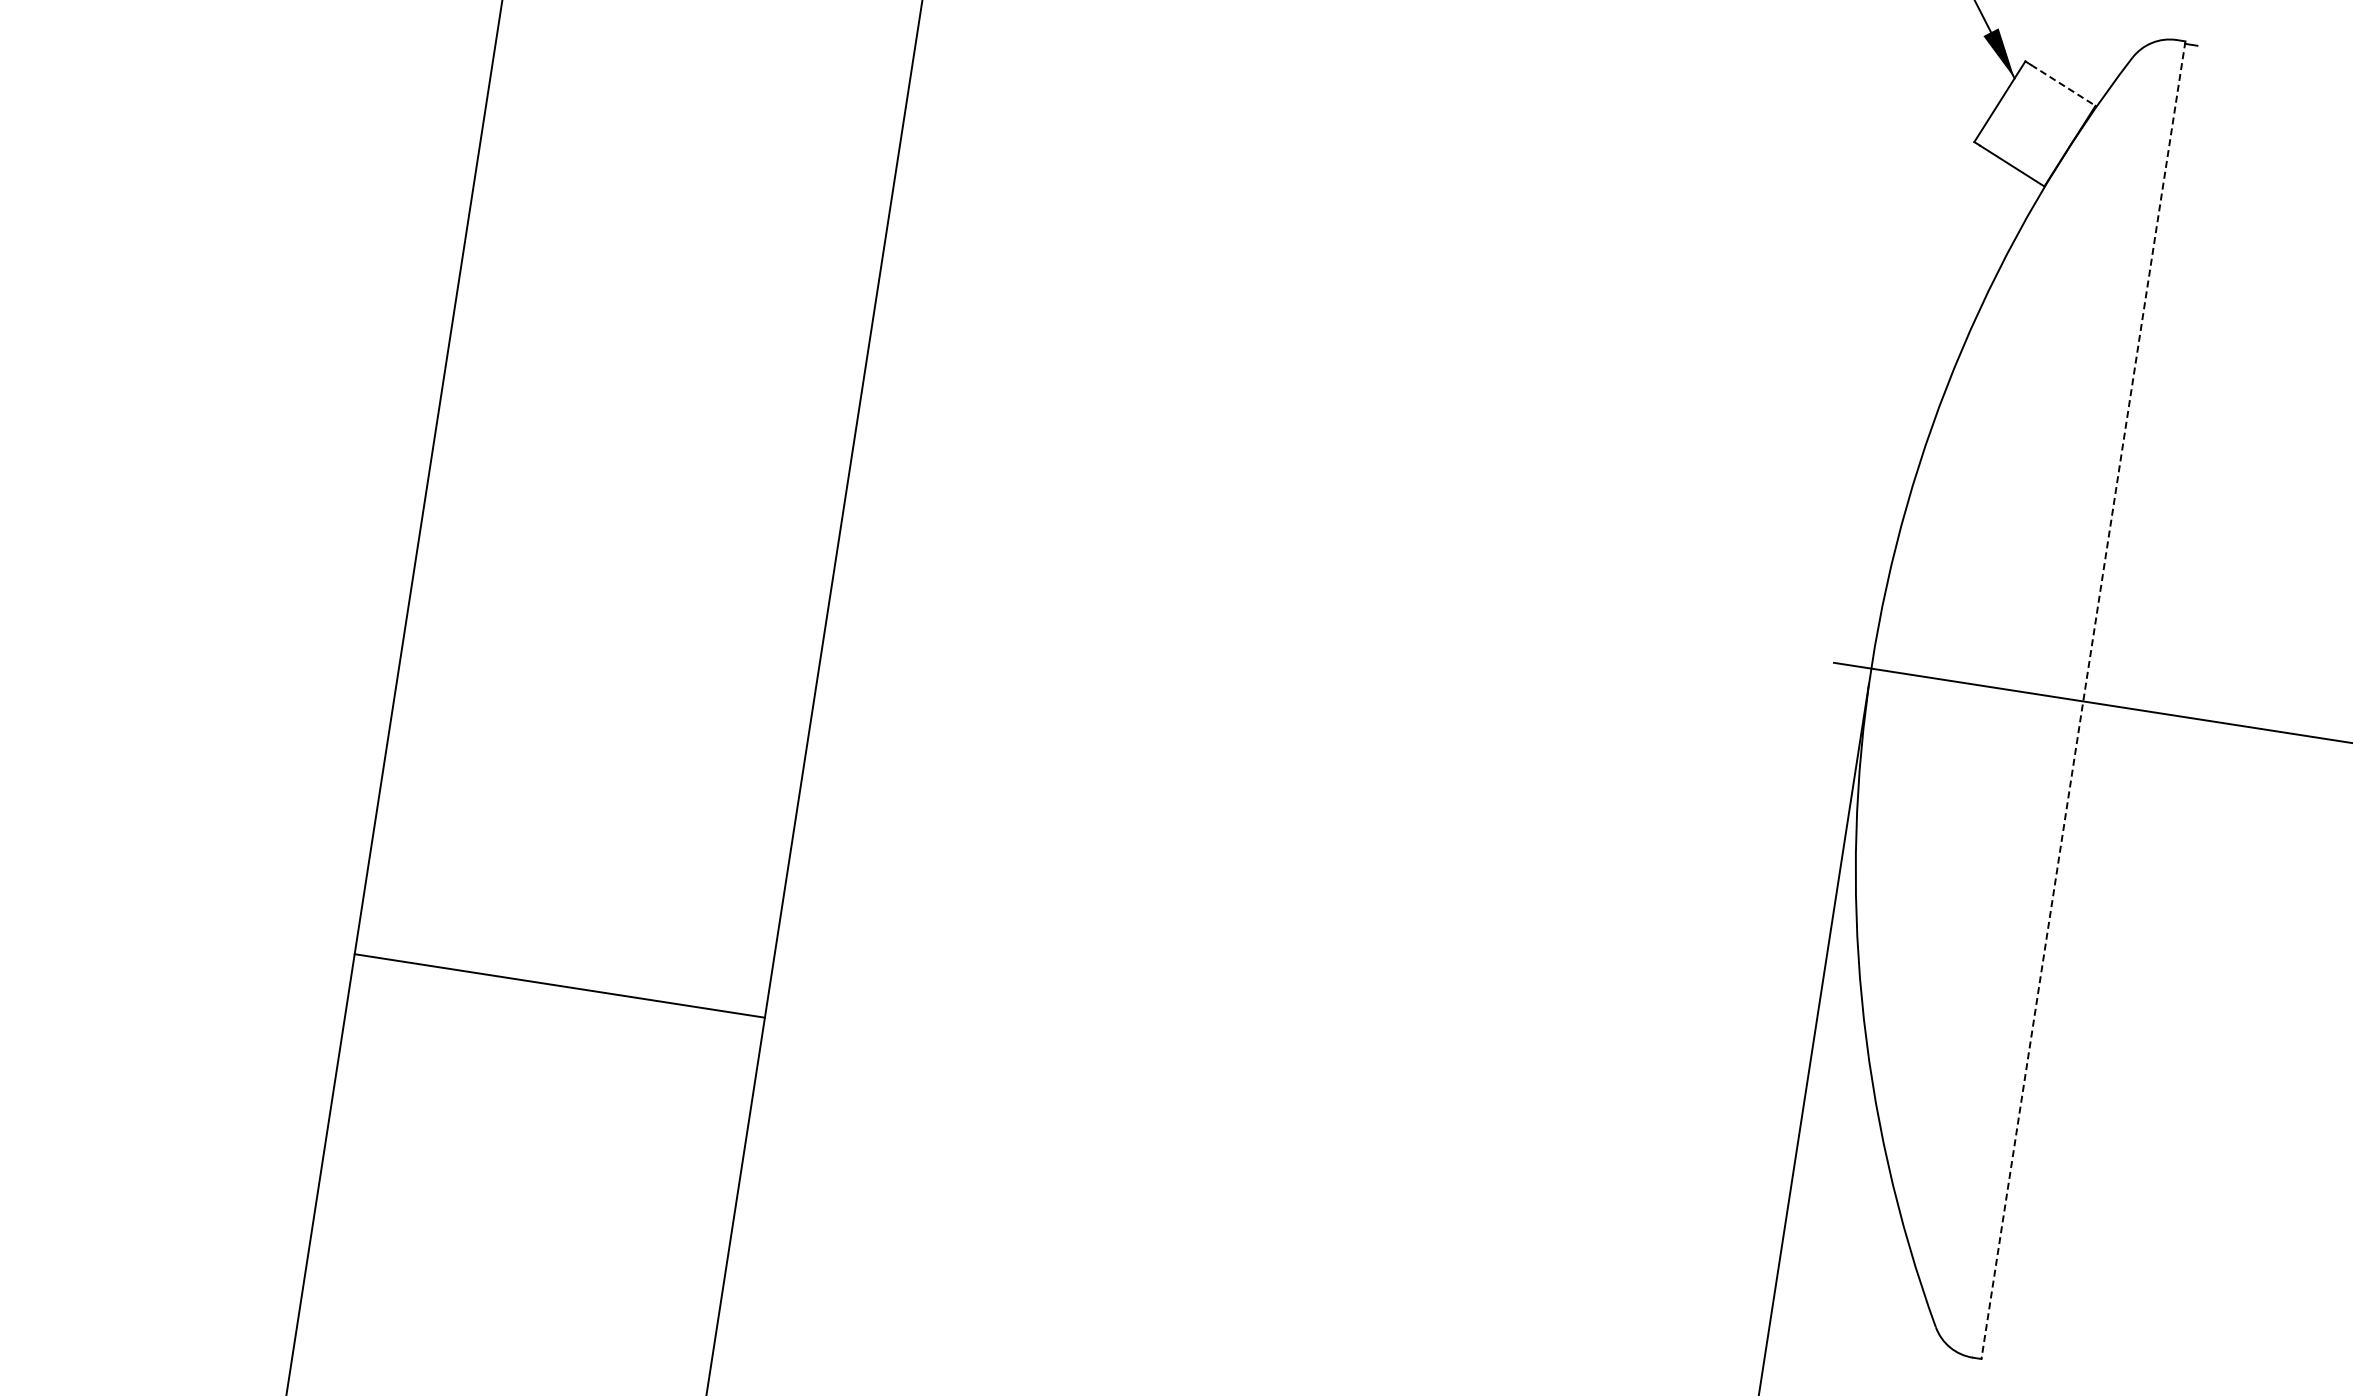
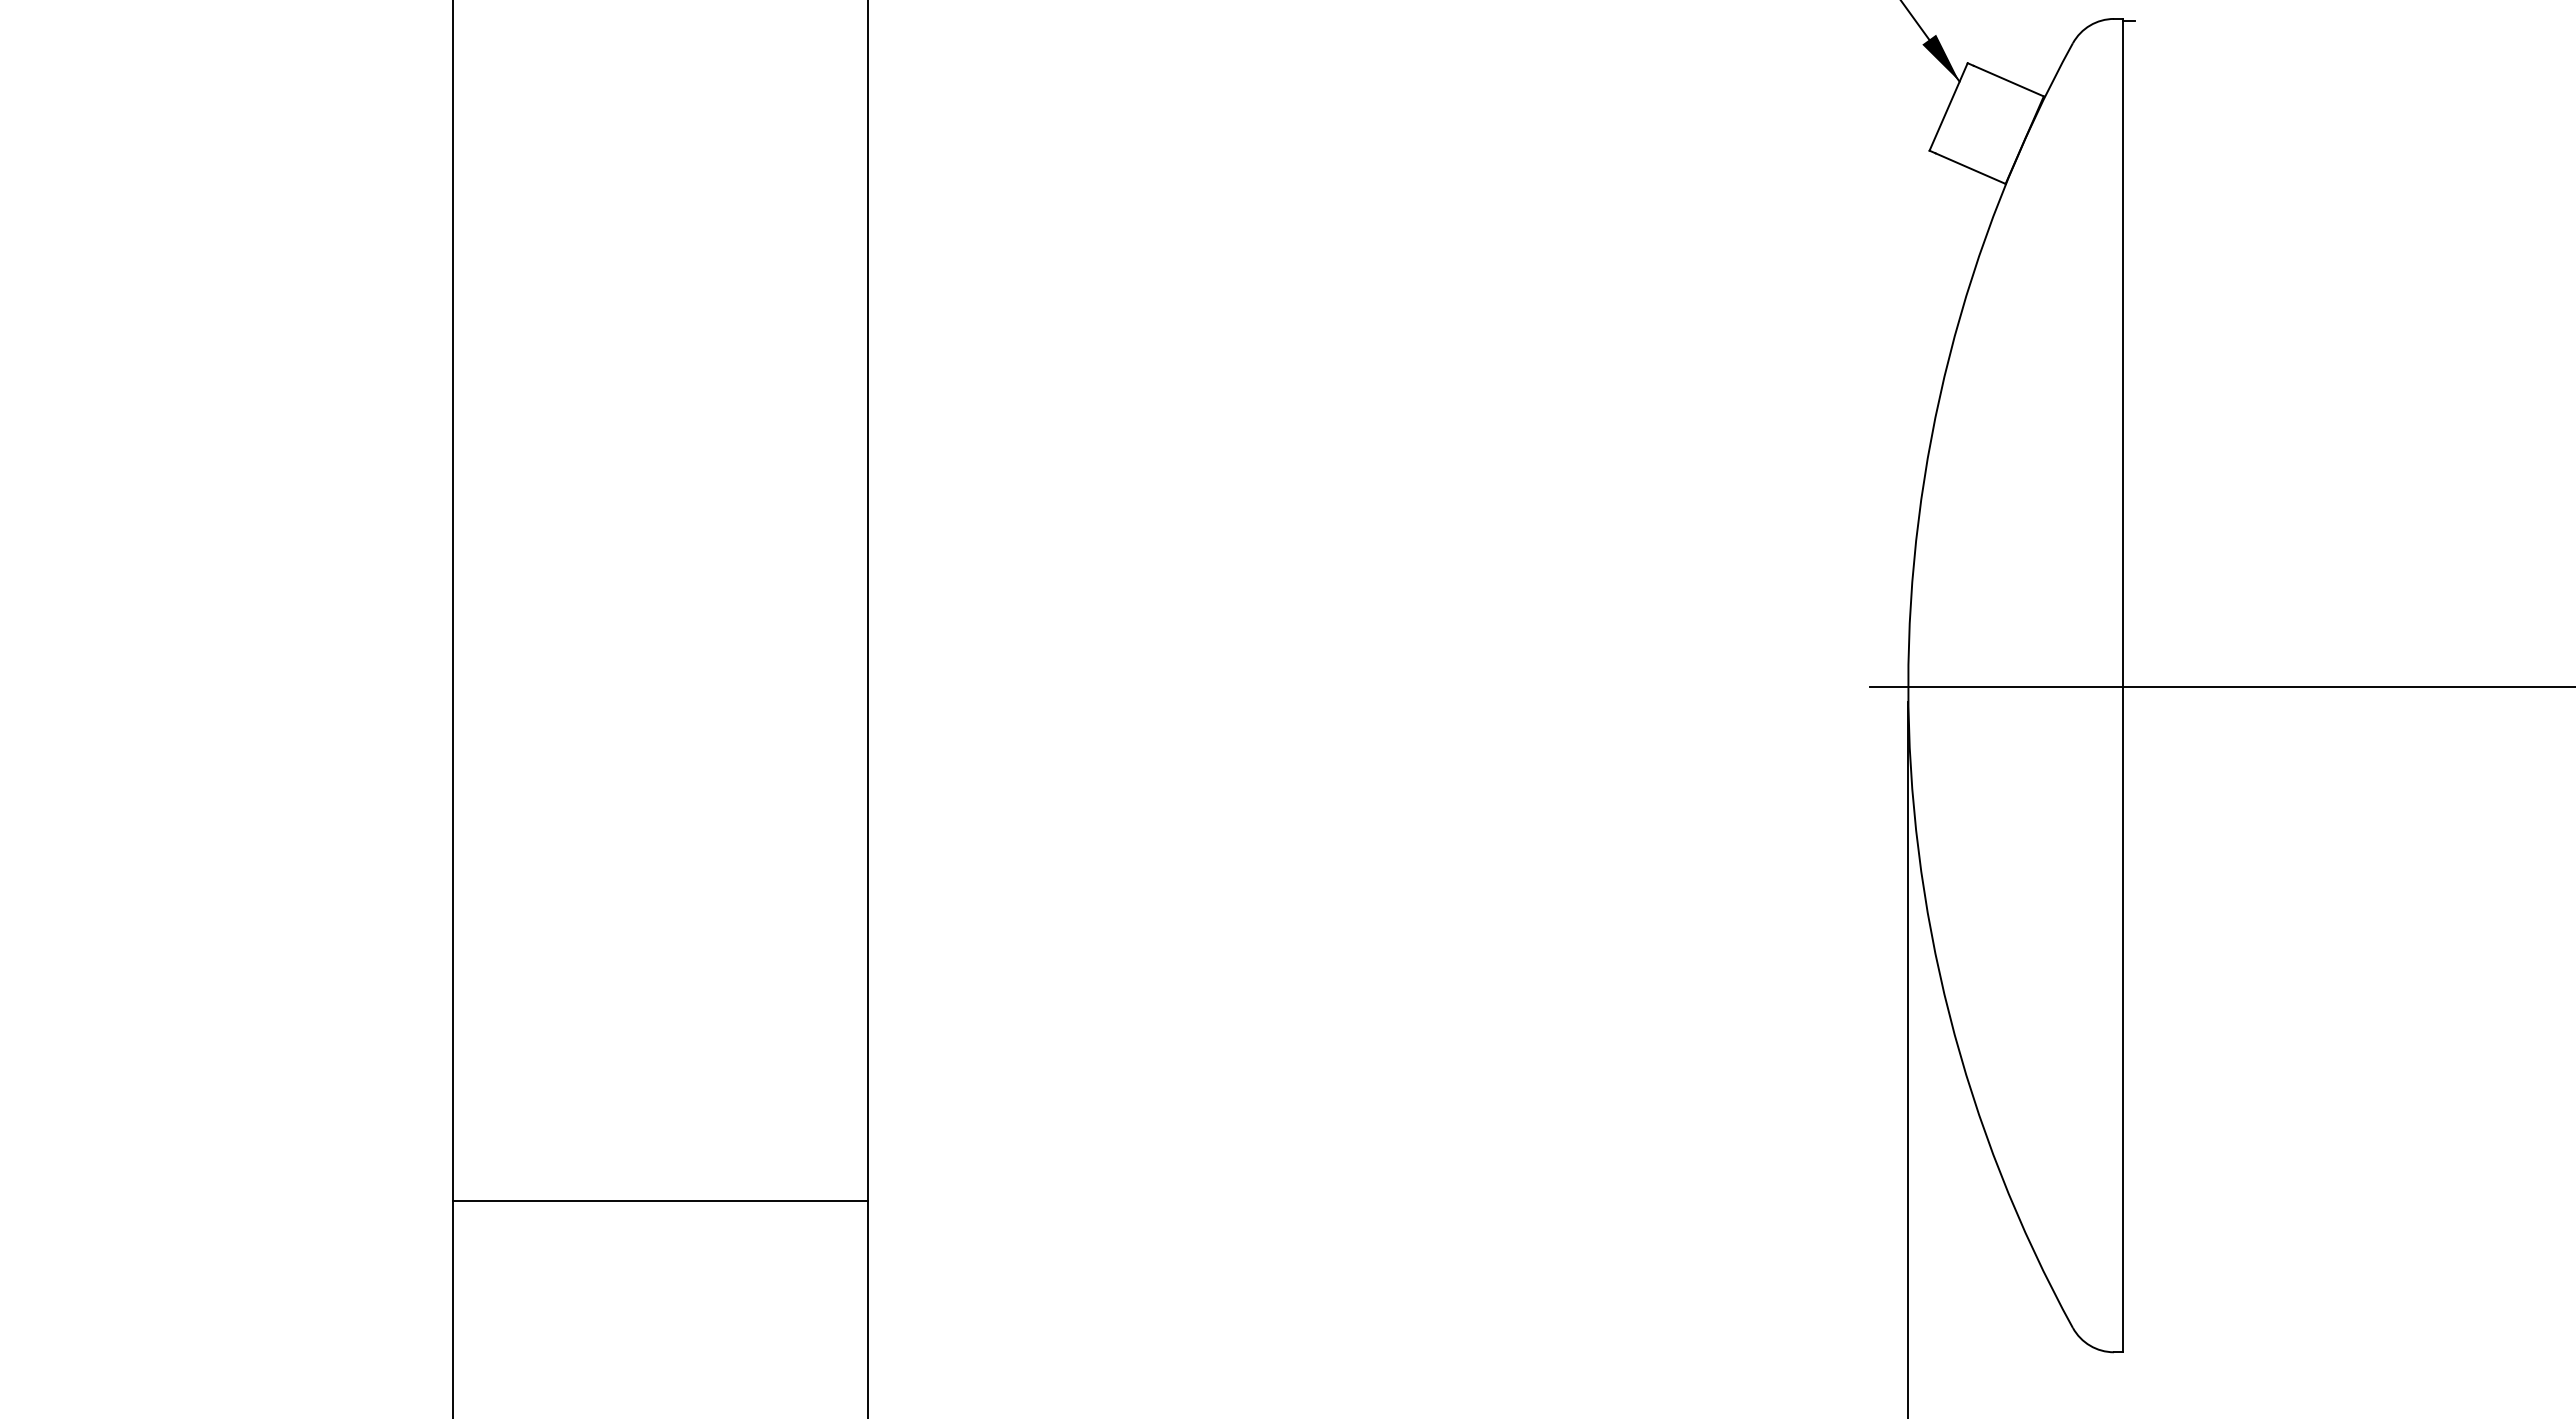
line: (2063, 85) -> (2009, 81), dashed -> solid
line: (2083, 700) -> (2122, 685), dashed -> solid

